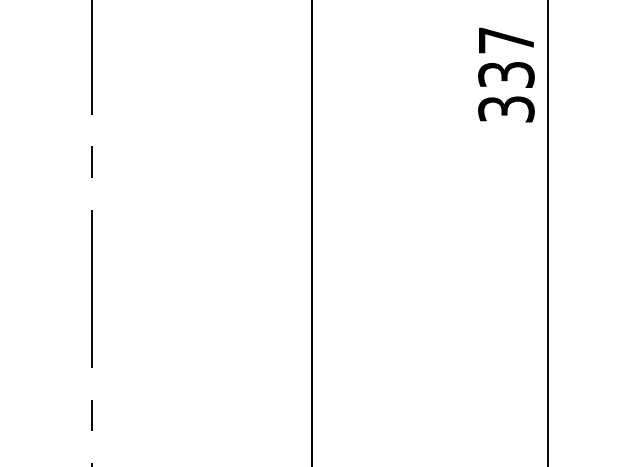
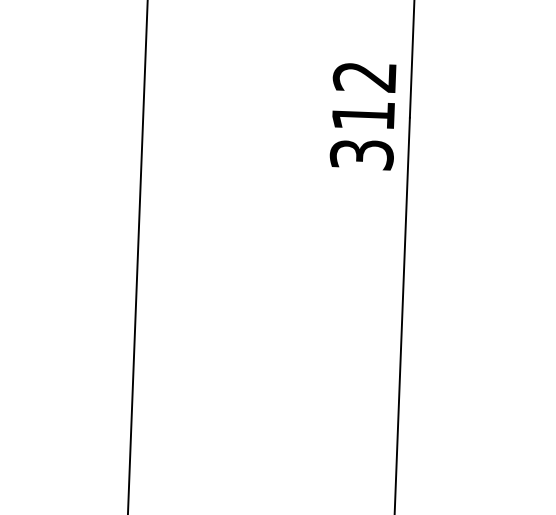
text: (506, 57) -> (364, 96), 337 -> 312

